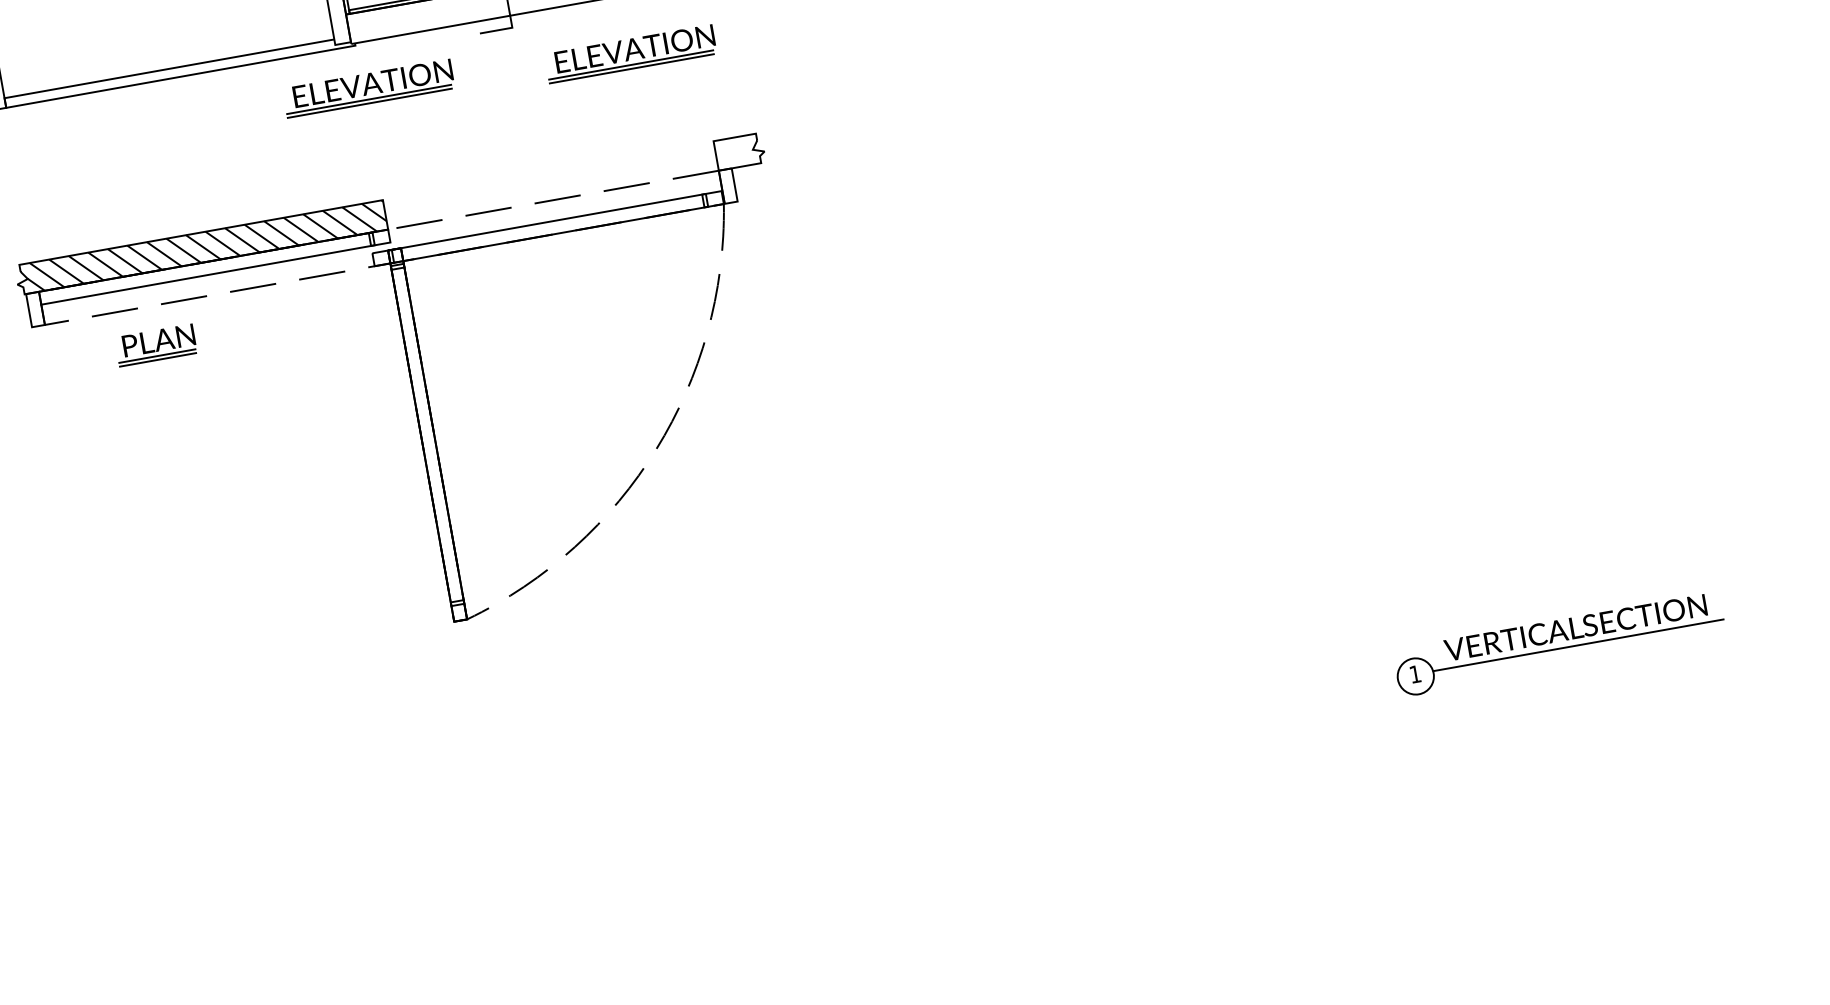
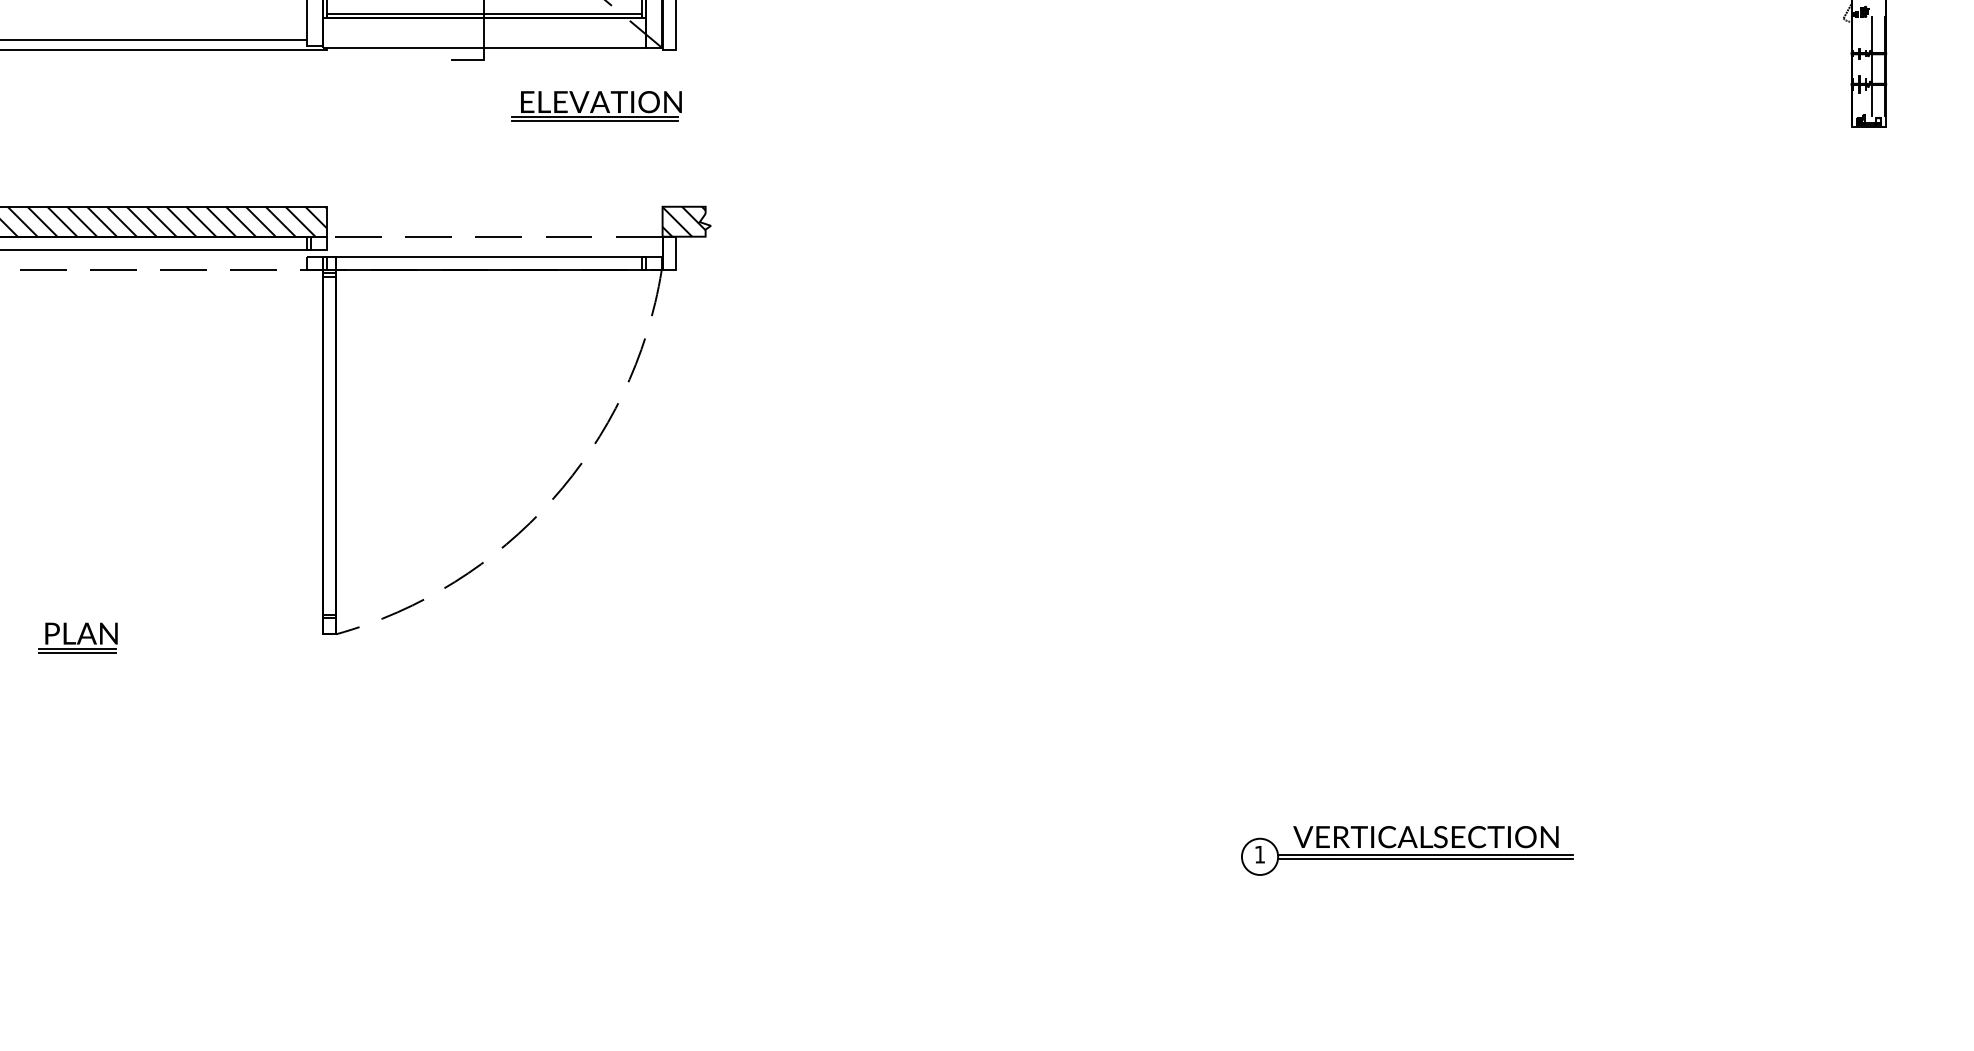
part: (368, 88) -> (332, 94), removed
hatch: (736, 152) -> (683, 221), added
part: (155, 344) -> (77, 637), moved
line: (1579, 650) -> (1425, 859), added

